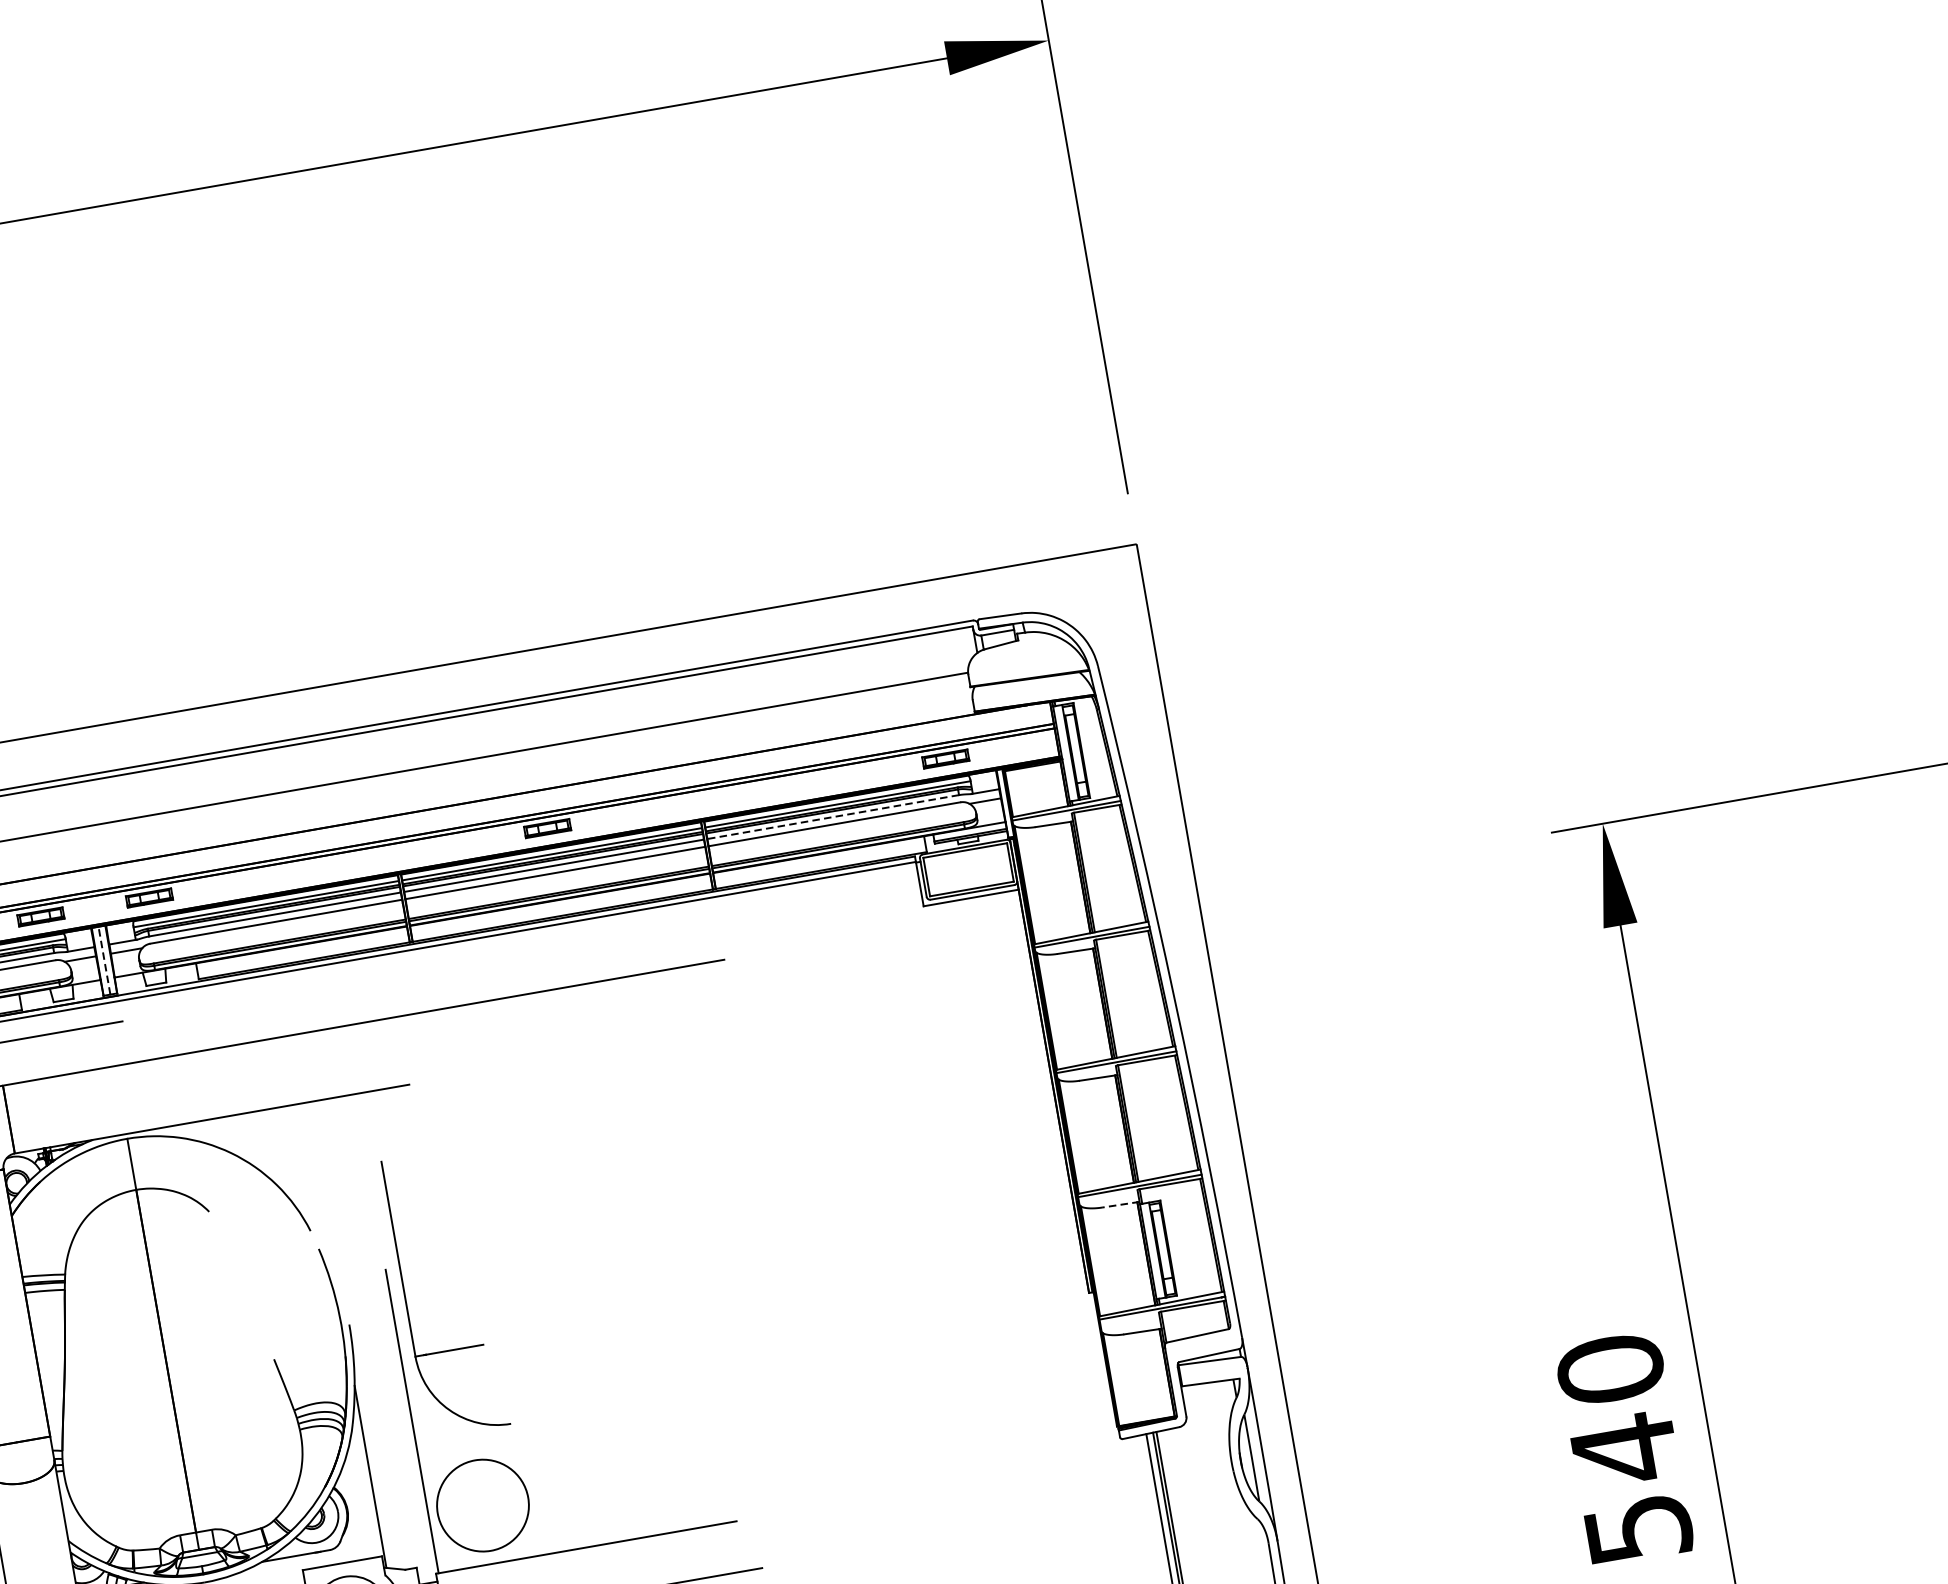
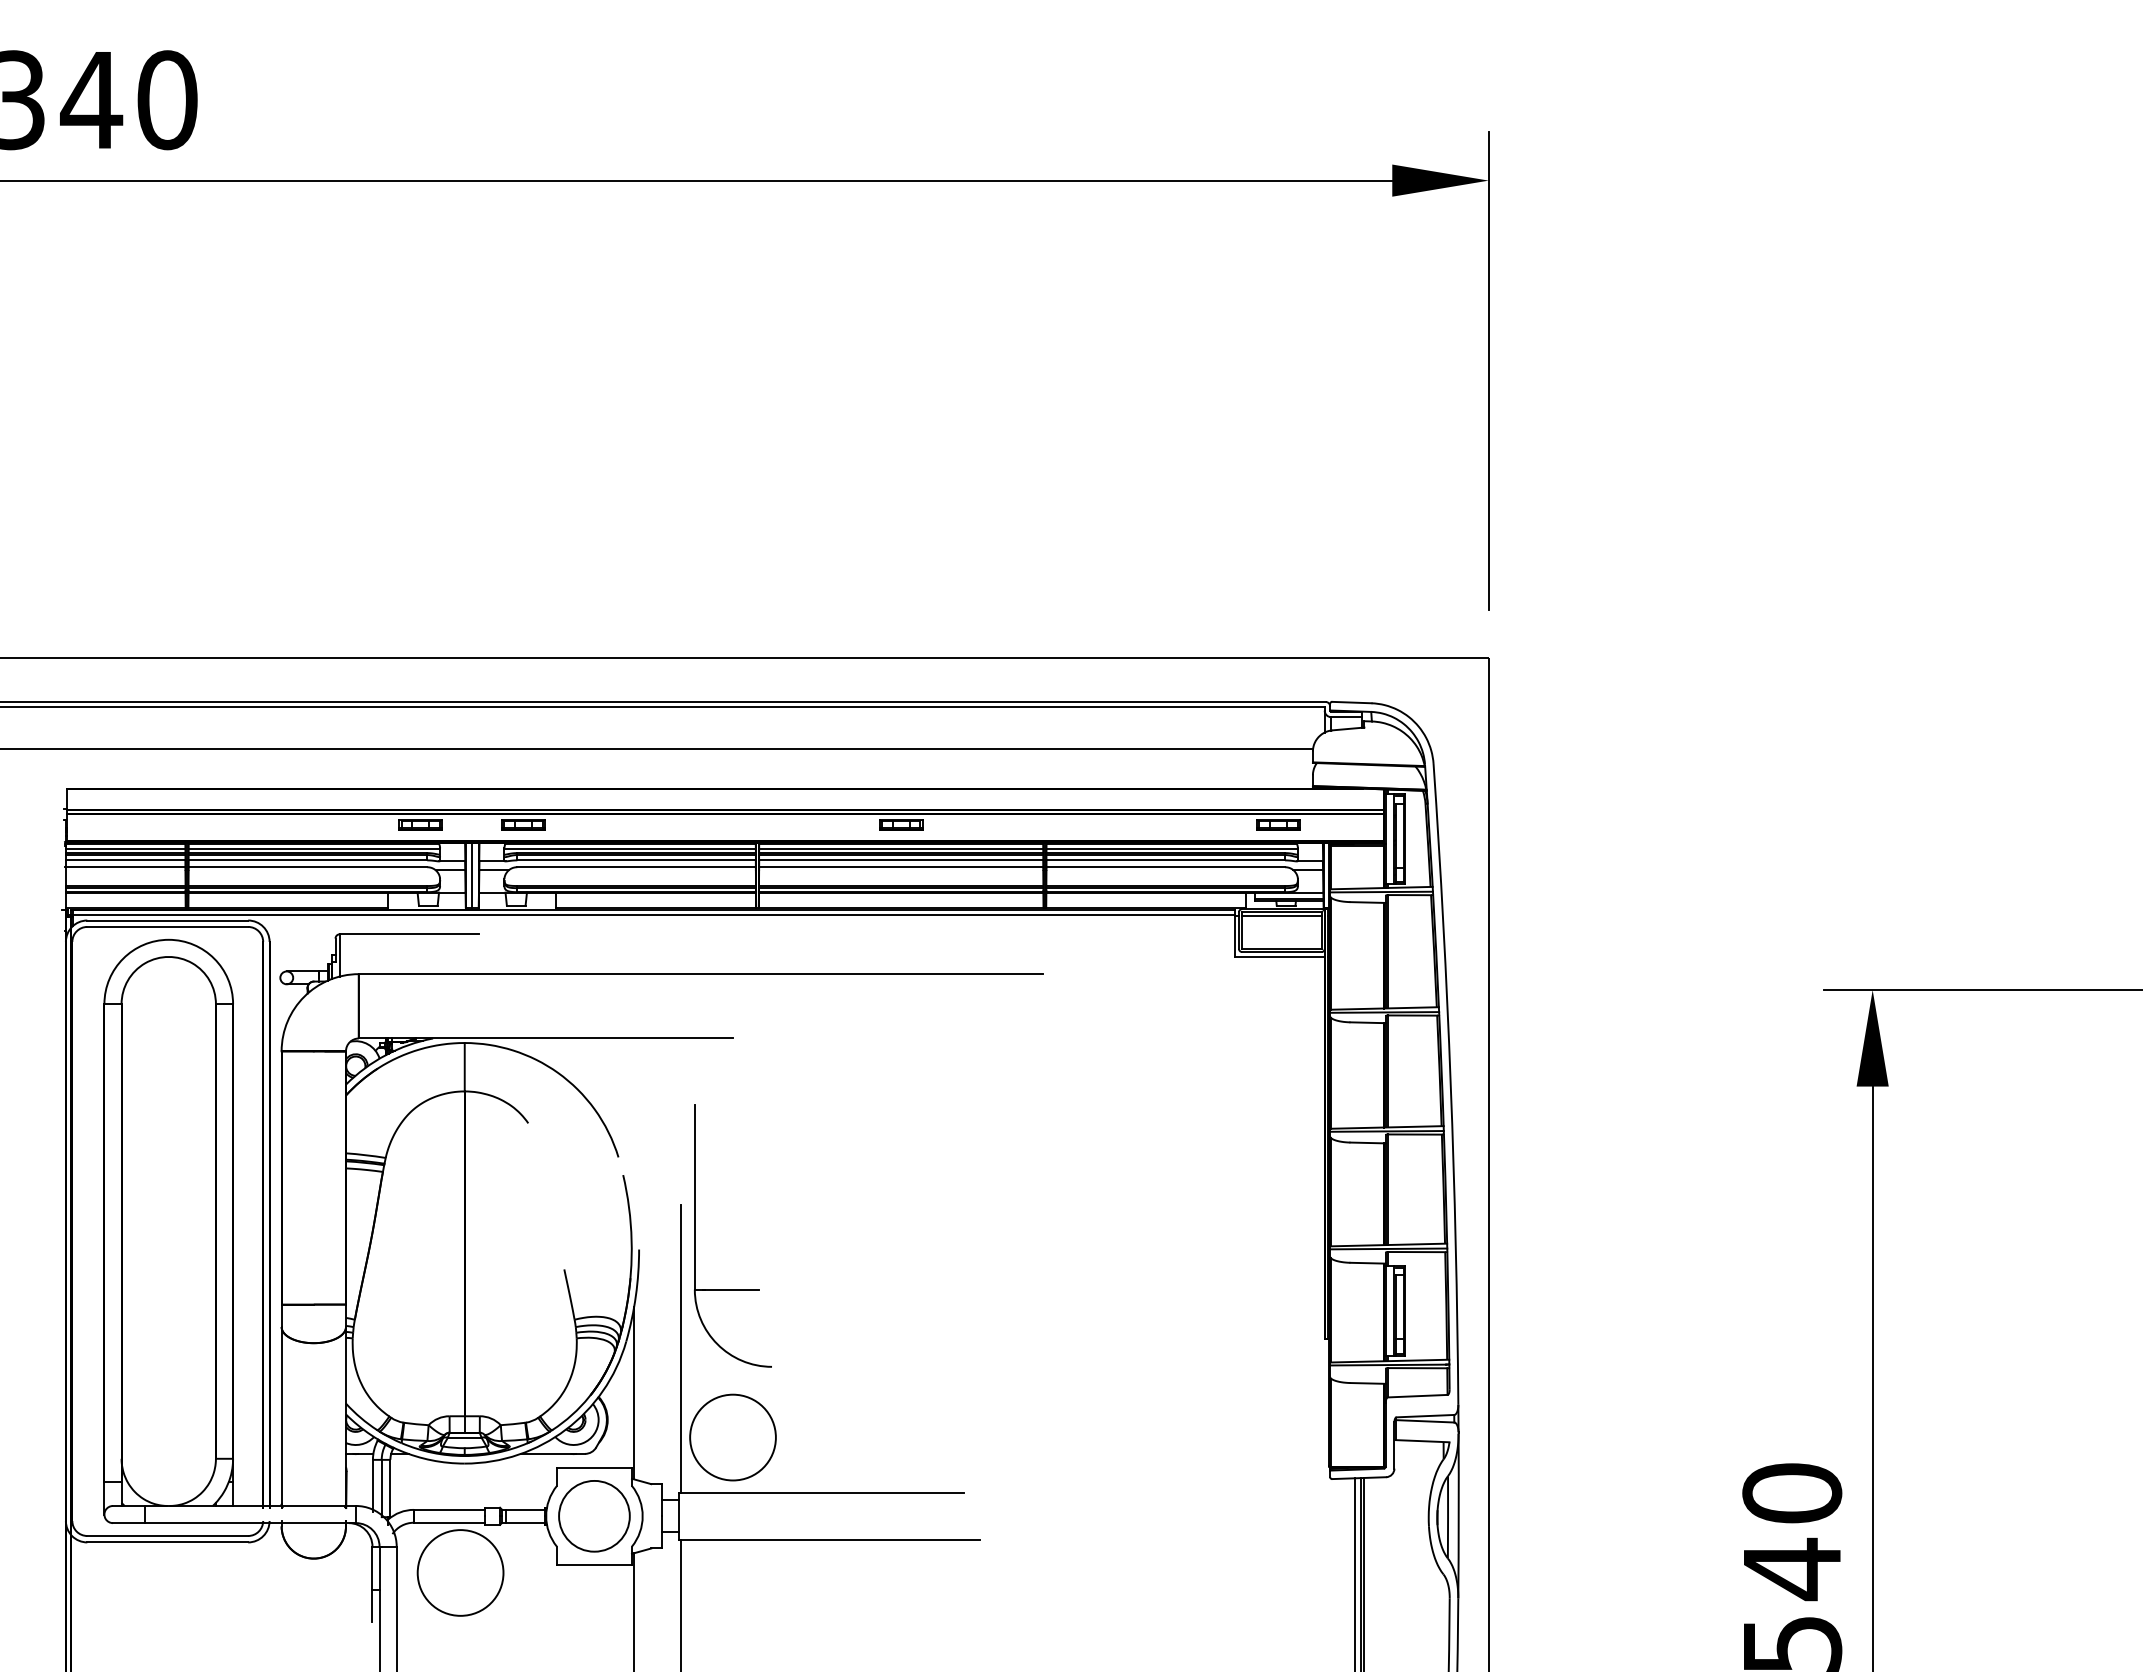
line: (832, 817) -> (1165, 860), dashed -> solid
line: (965, 853) -> (1281, 915), added
line: (104, 959) -> (472, 874), dashed -> solid
line: (1121, 1204) -> (1368, 1263), dashed -> solid

